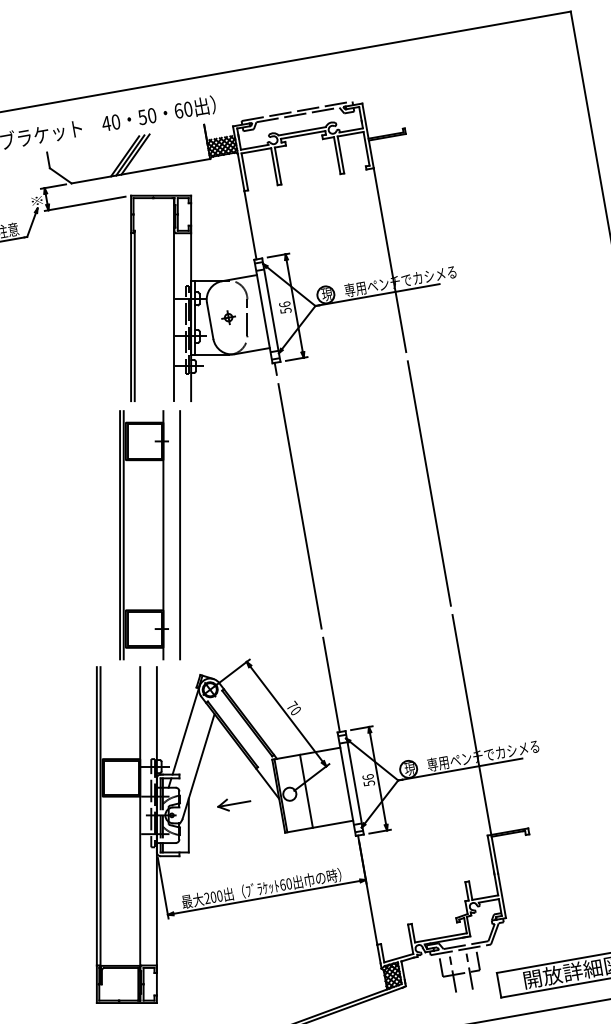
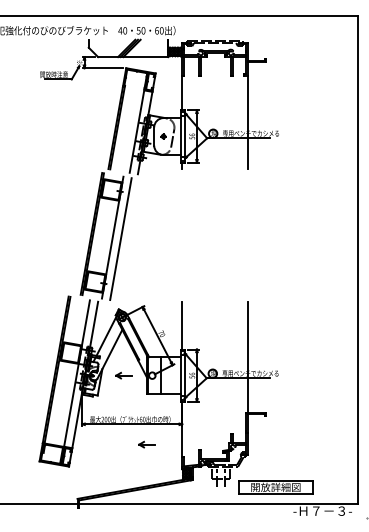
line: (429, 484) -> (247, 235), removed
line: (300, 506) -> (182, 235), removed
part: (302, 932) -> (146, 444), added

